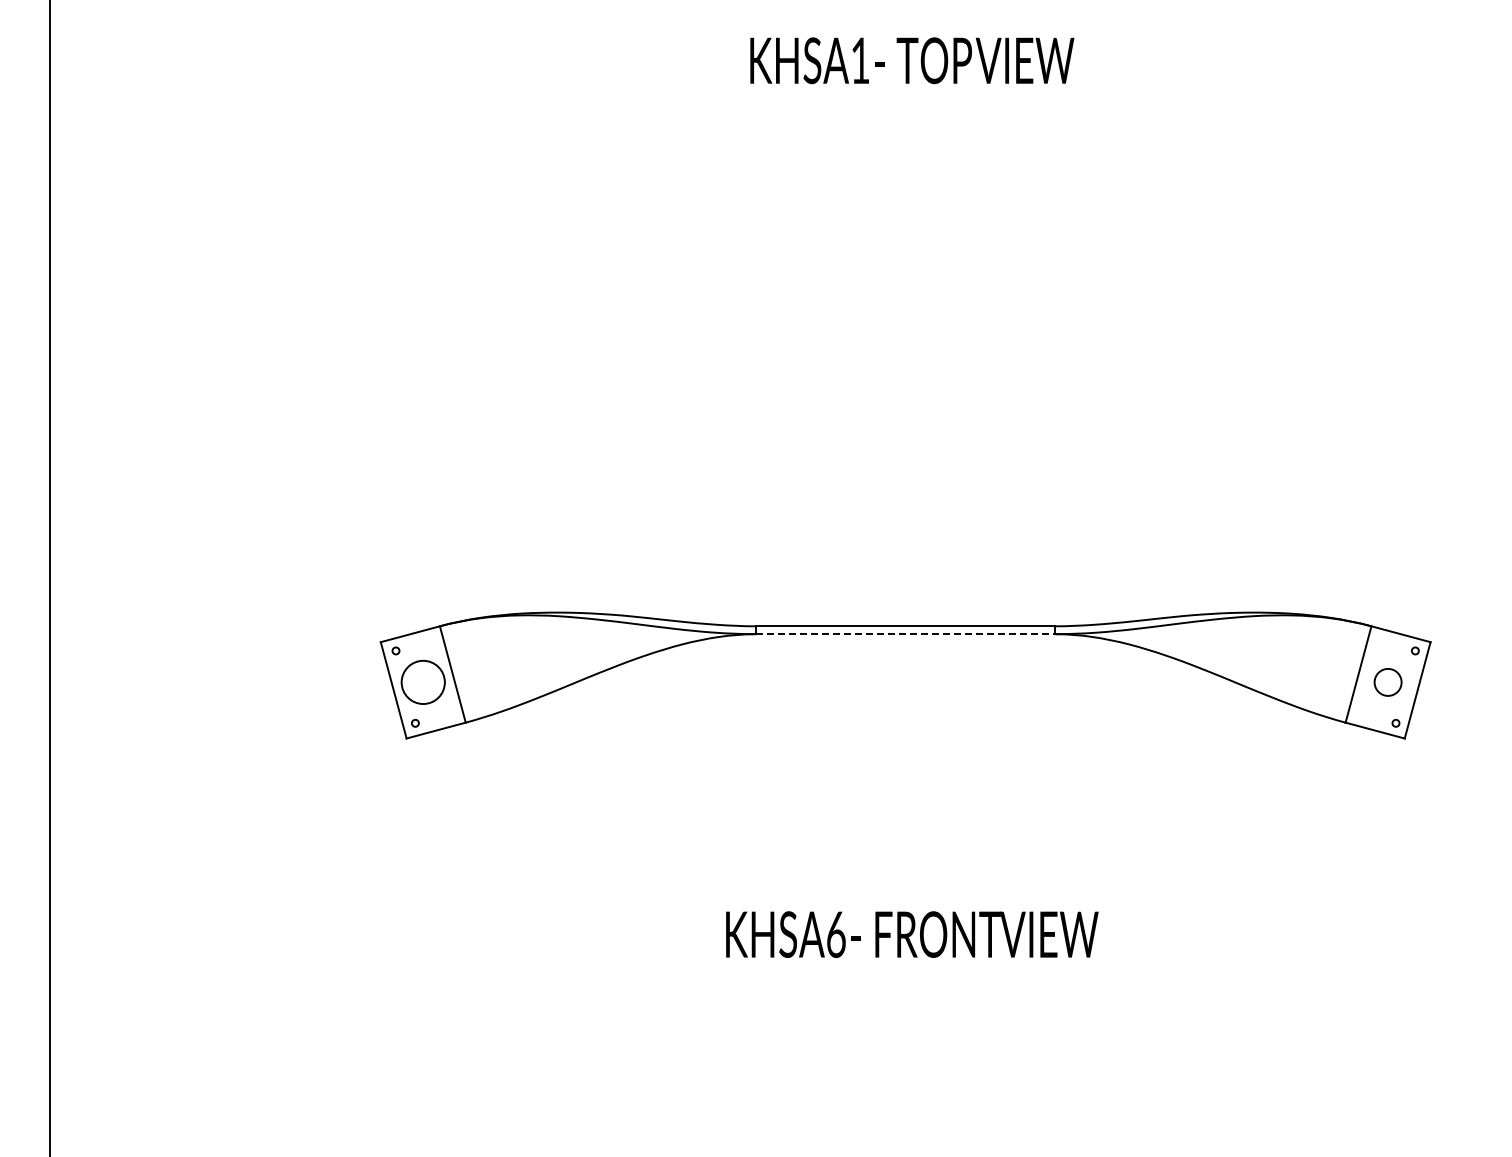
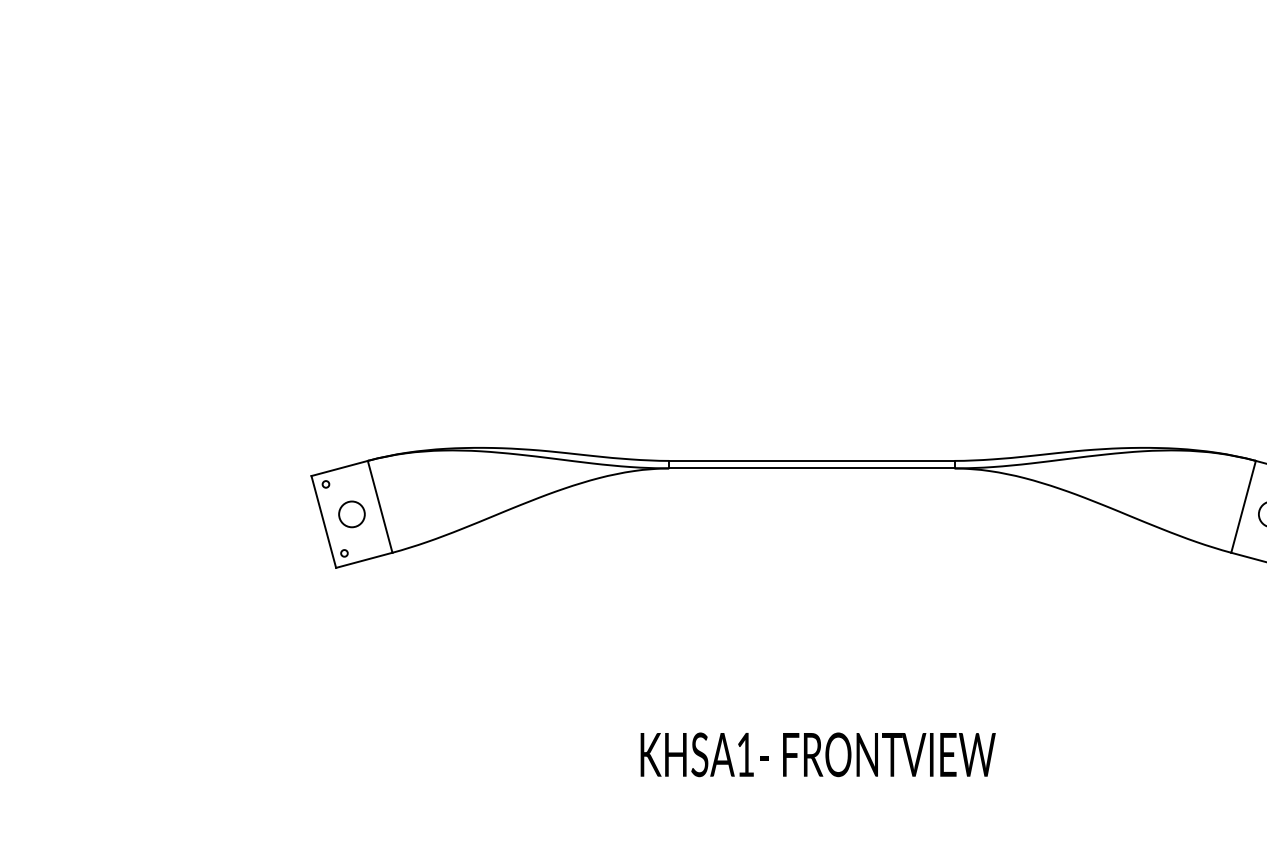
line: (905, 634) -> (811, 468), dashed -> solid
circle: (422, 681) -> (351, 513), size x0.62
text: (836, 934) -> (745, 754), KHSA6 -> KHSA1

